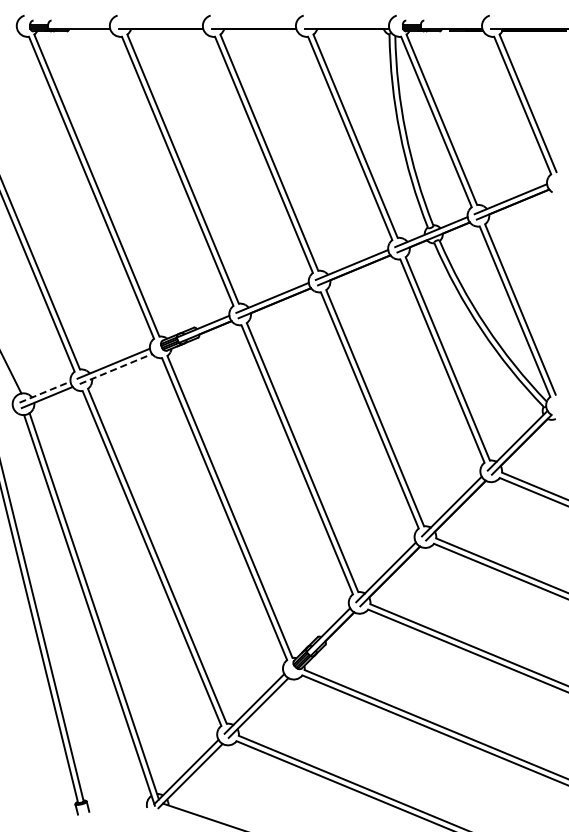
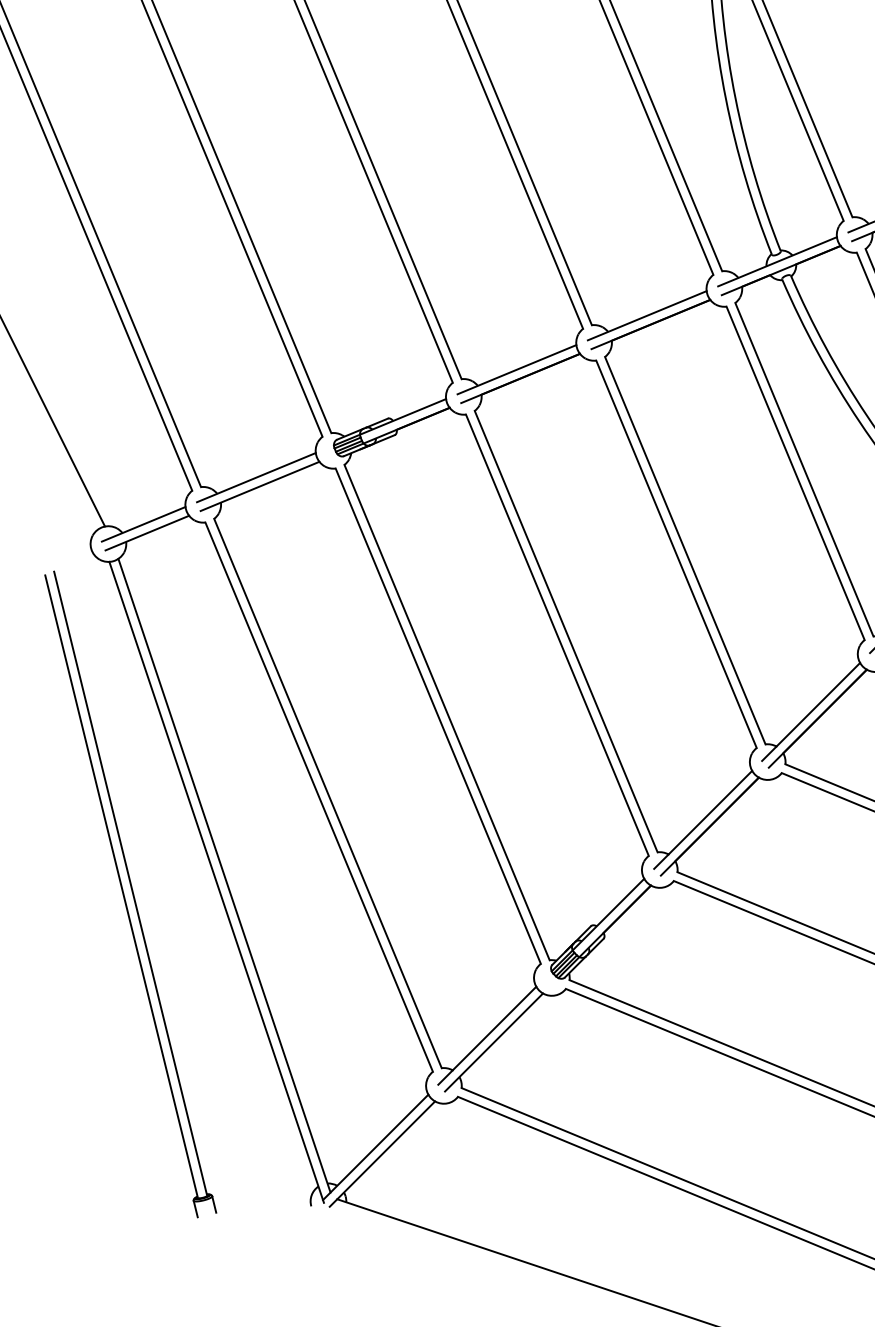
line: (116, 368) -> (260, 485), dashed -> solid
line: (45, 392) -> (144, 524), dashed -> solid

